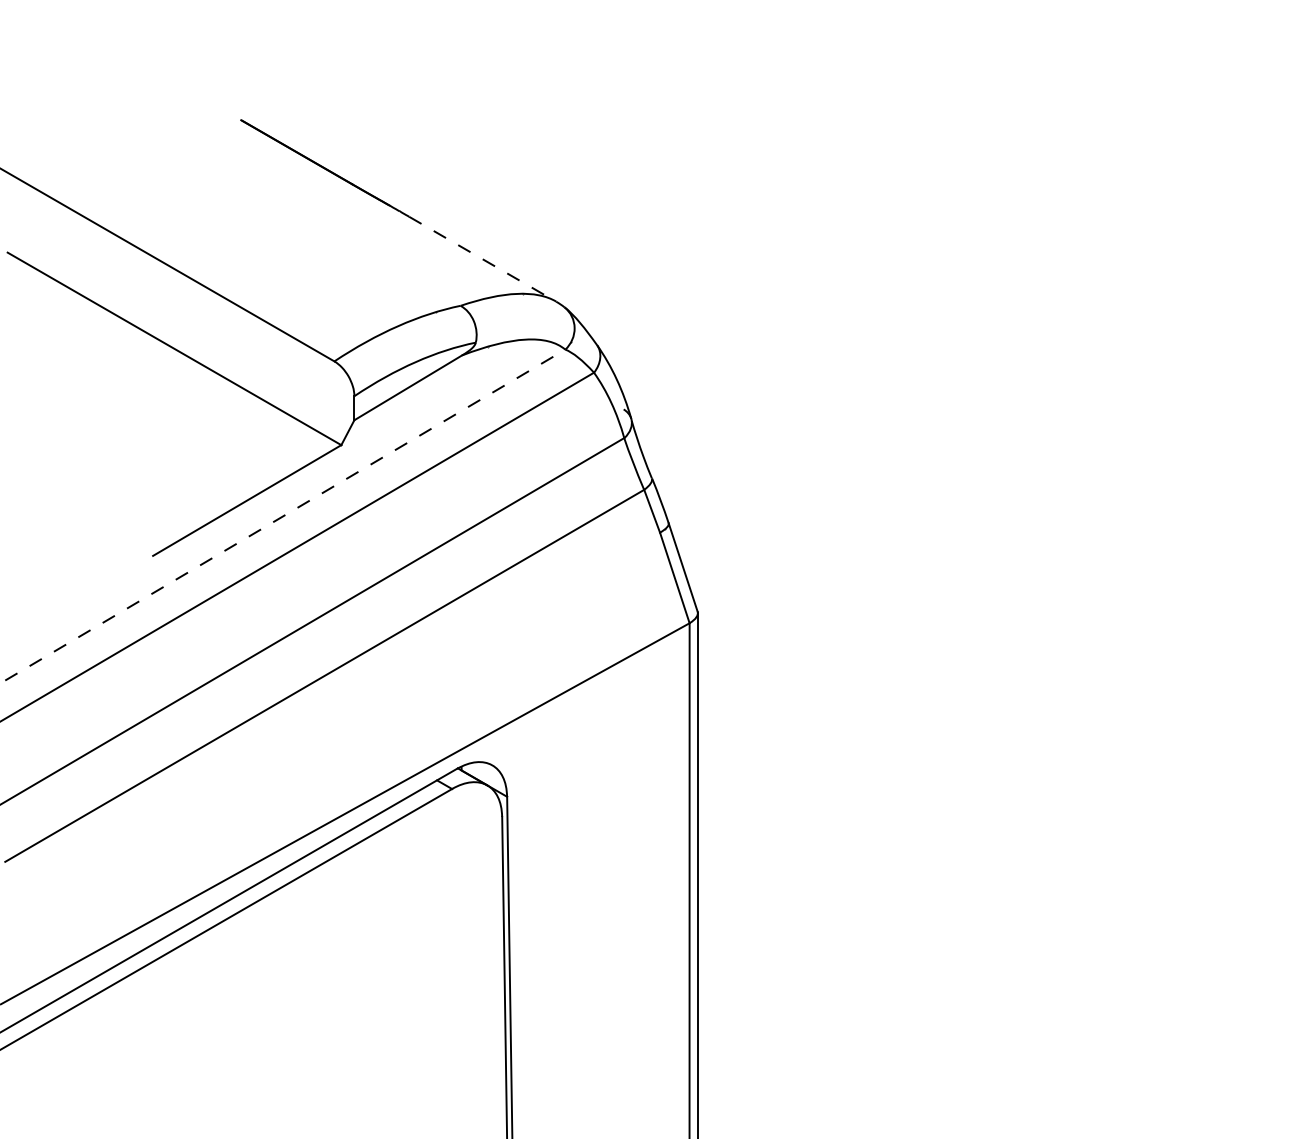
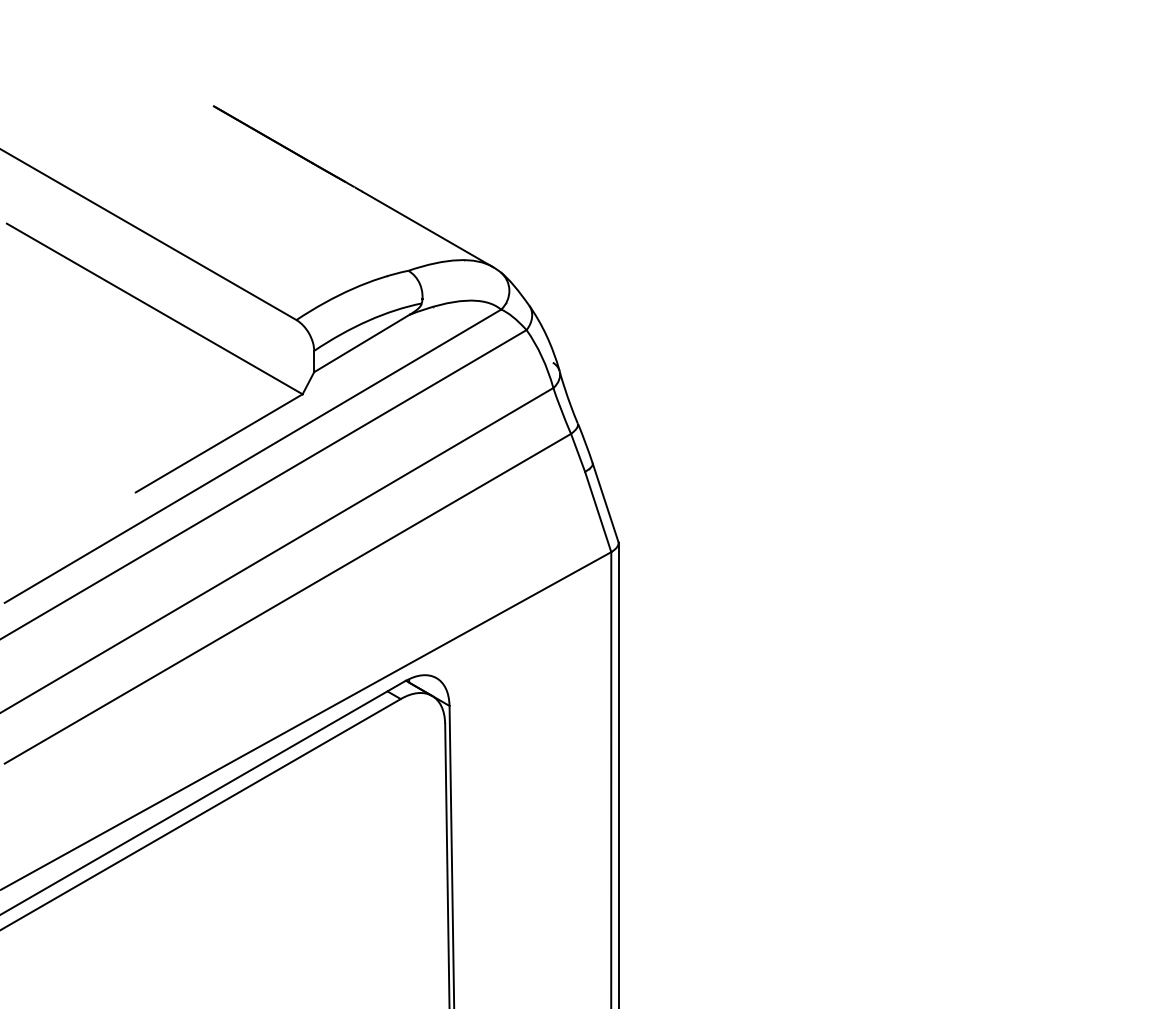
line: (482, 259) -> (427, 229), dashed -> solid
line: (285, 514) -> (253, 455), dashed -> solid

